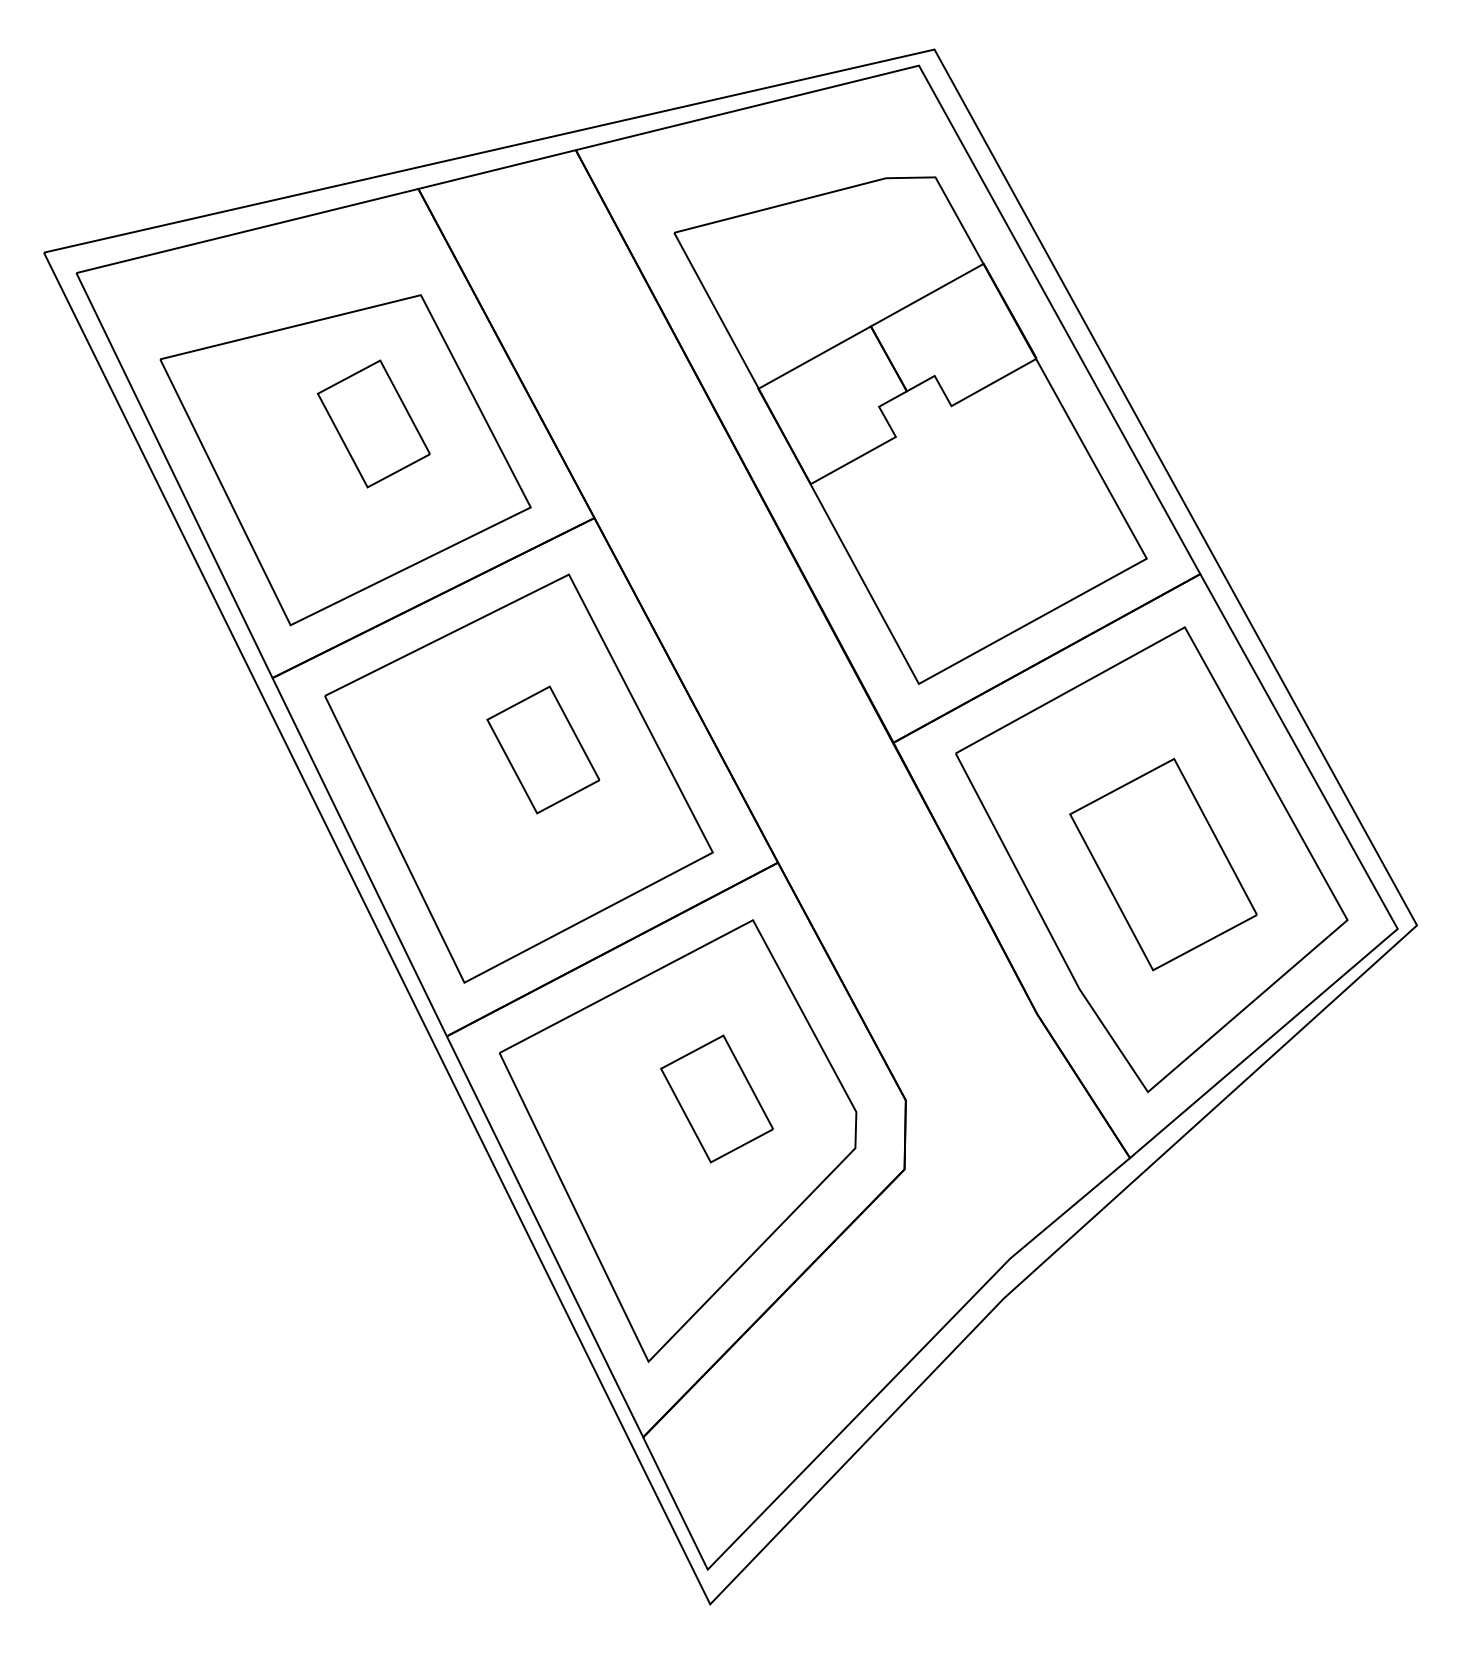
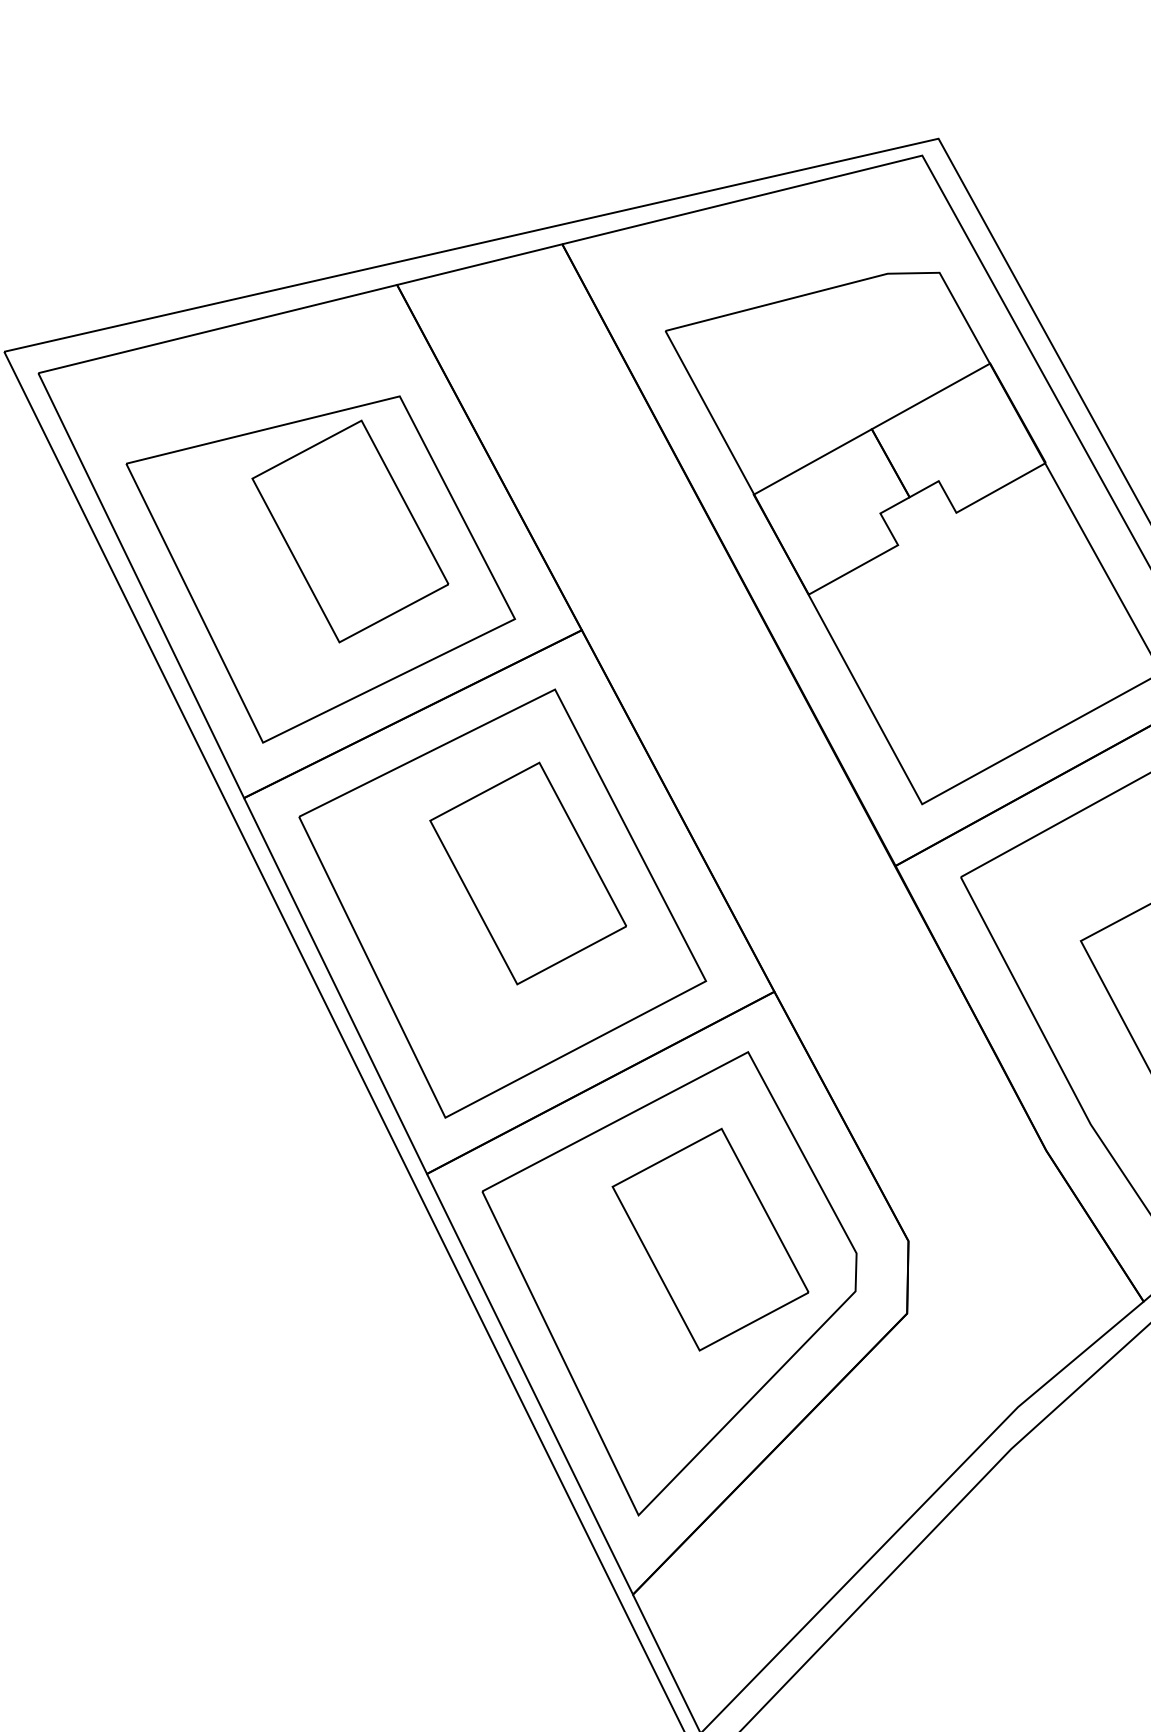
part: (373, 423) -> (350, 531), size x1.67
part: (543, 749) -> (528, 873), size x1.67
part: (716, 1098) -> (709, 1239), size x1.67

